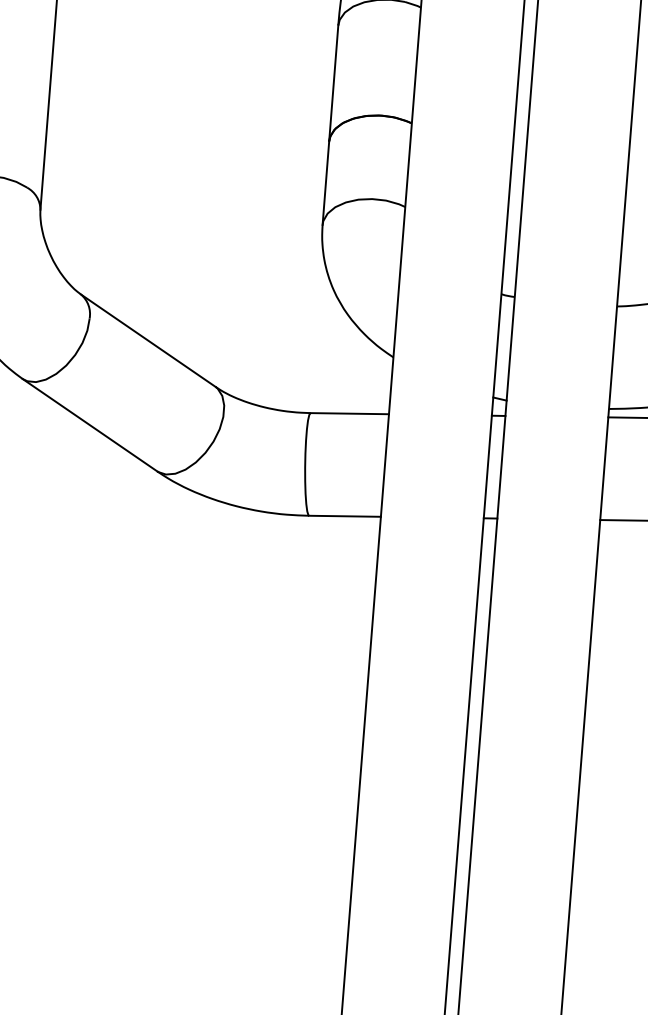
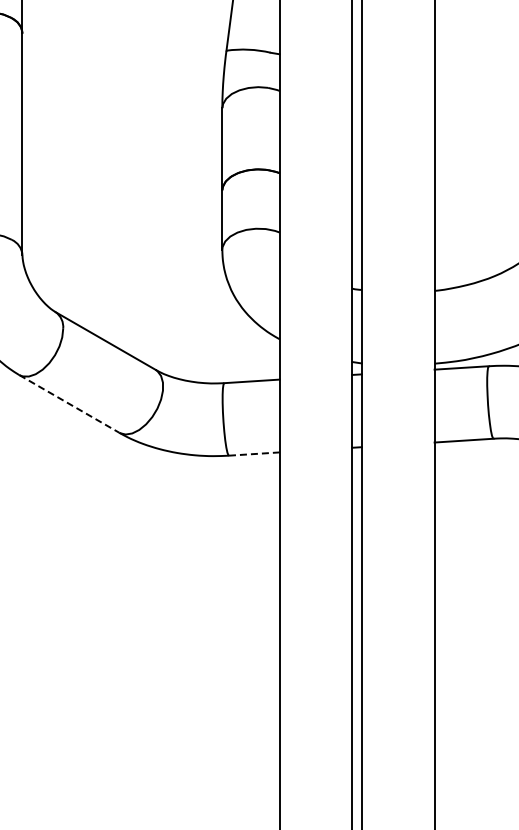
line: (90, 424) -> (69, 403), solid -> dashed
line: (345, 516) -> (254, 454), solid -> dashed

